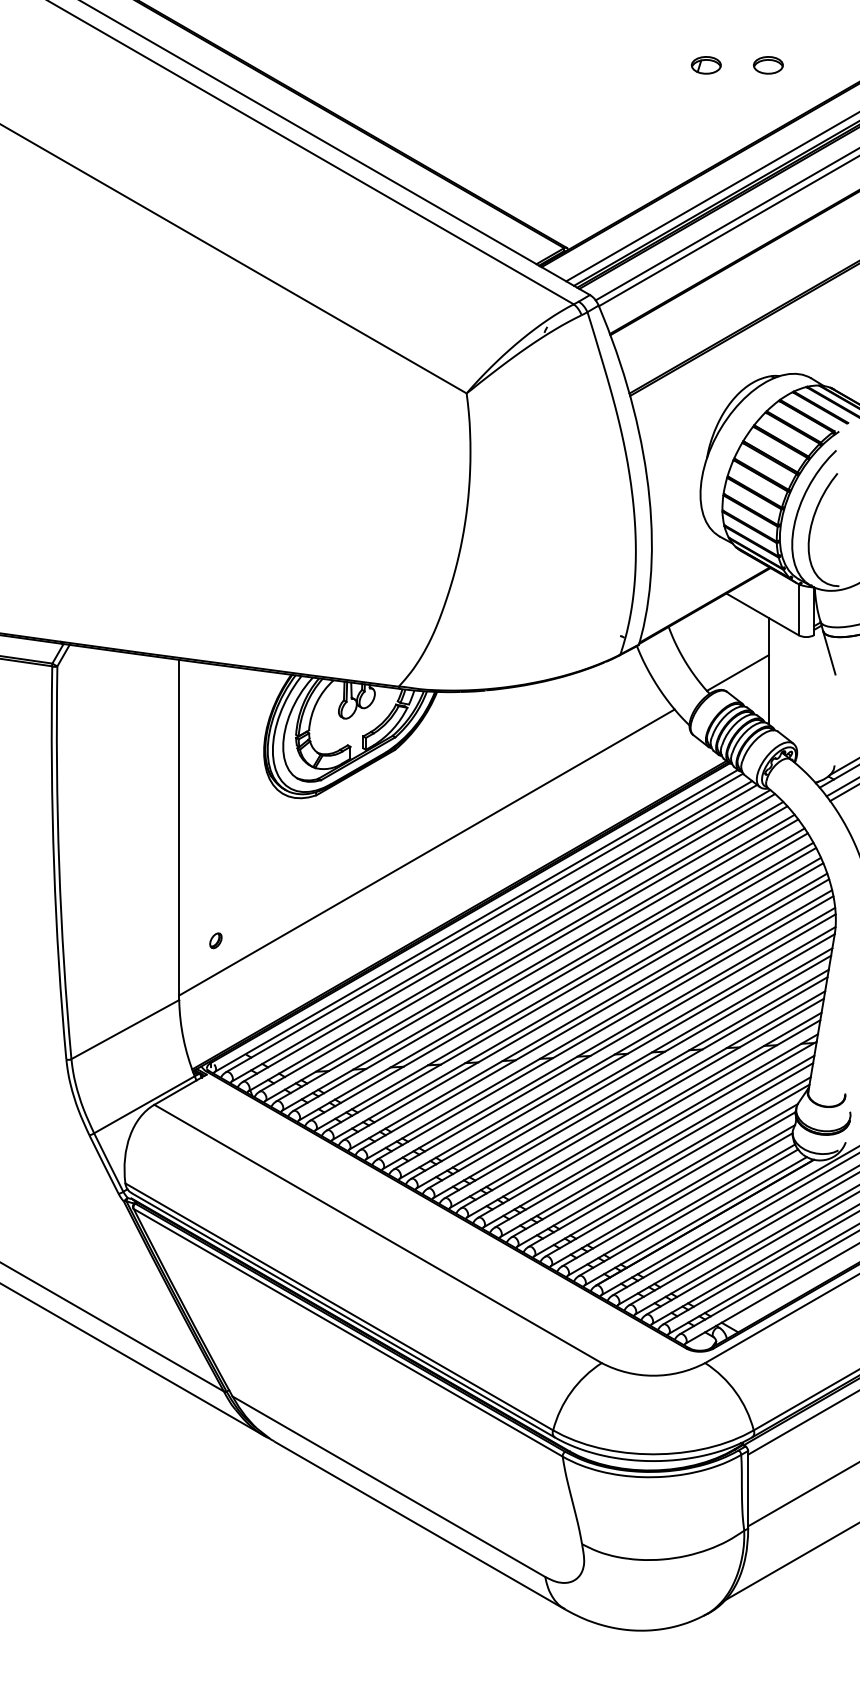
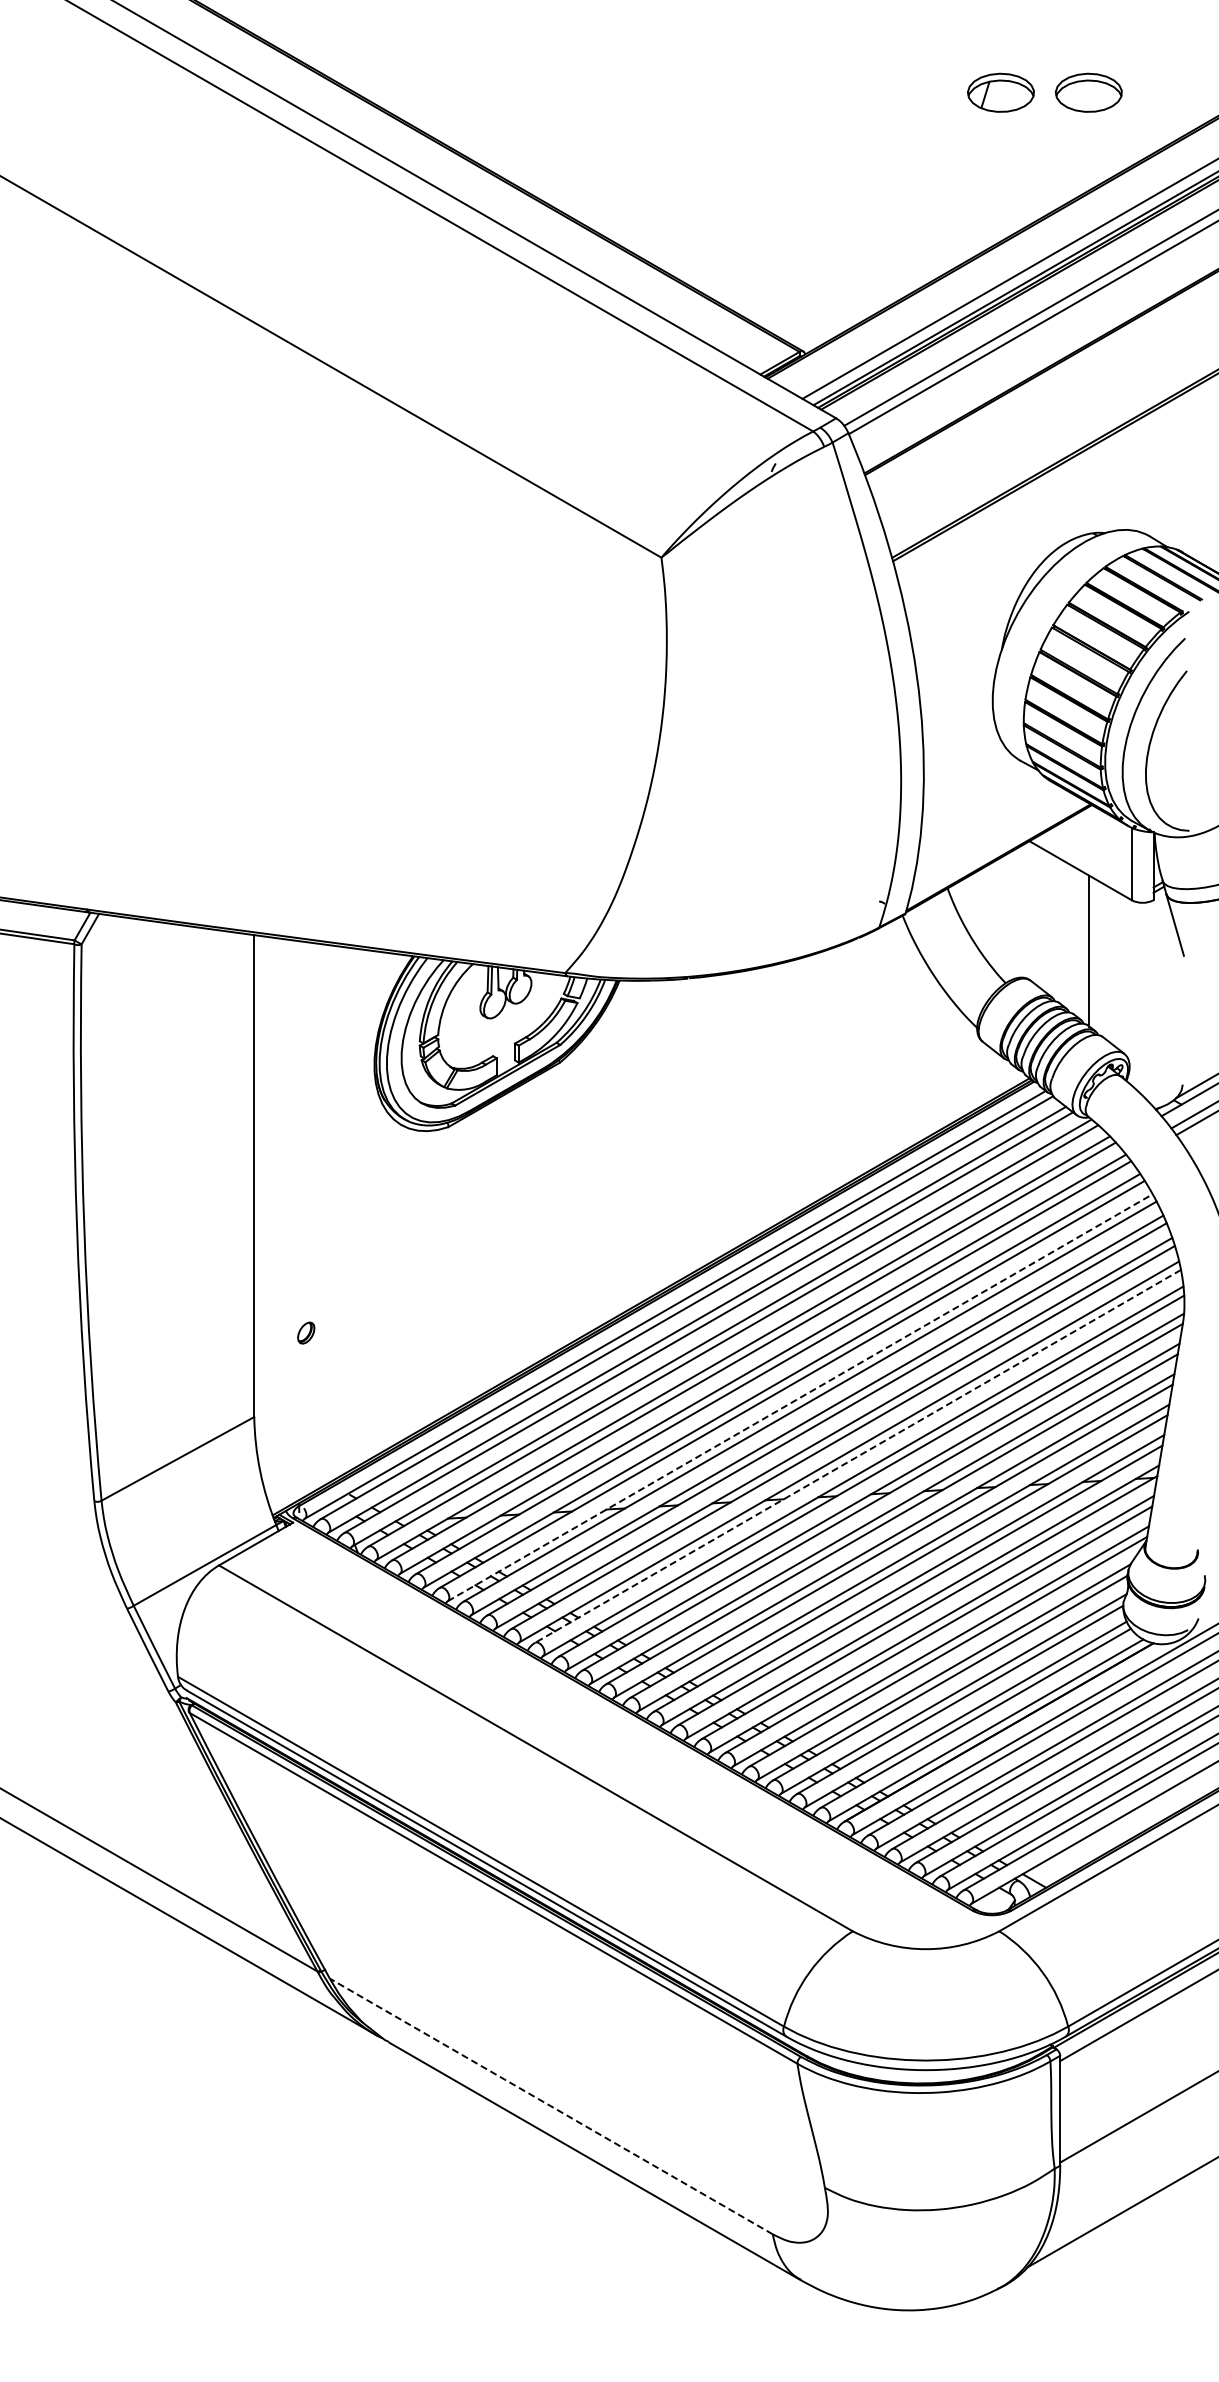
part: (706, 65) -> (1000, 92), size x1.6
part: (768, 65) -> (1088, 92), size x1.6
line: (737, 672) -> (1045, 953), removed
line: (427, 852) -> (605, 1207), removed
line: (564, 986) -> (800, 1397), solid -> dashed
line: (605, 1027) -> (858, 1456), solid -> dashed
line: (389, 1486) -> (551, 2106), solid -> dashed

